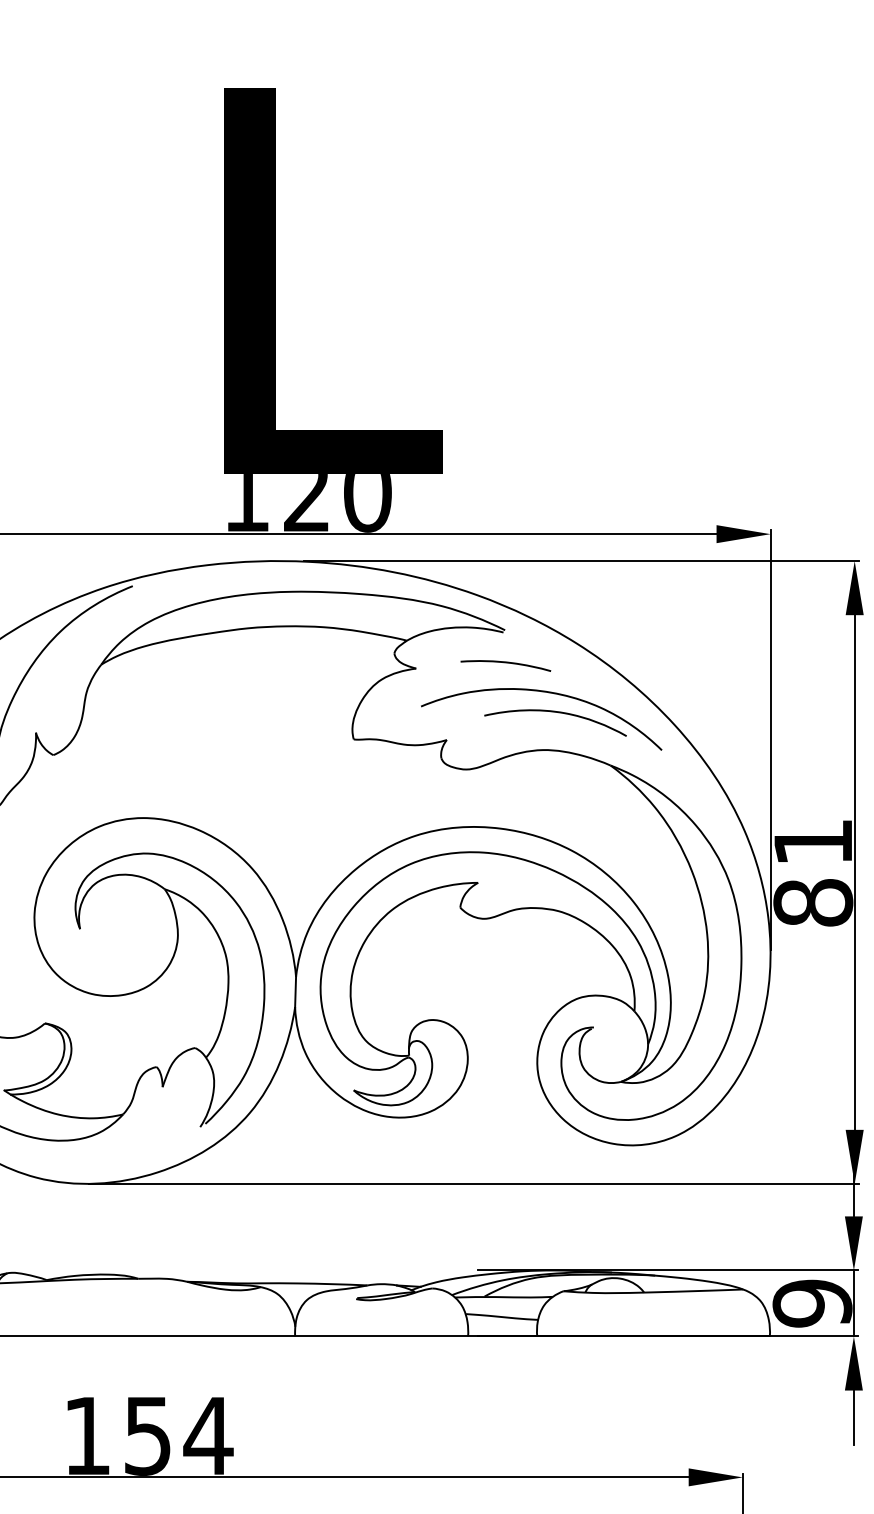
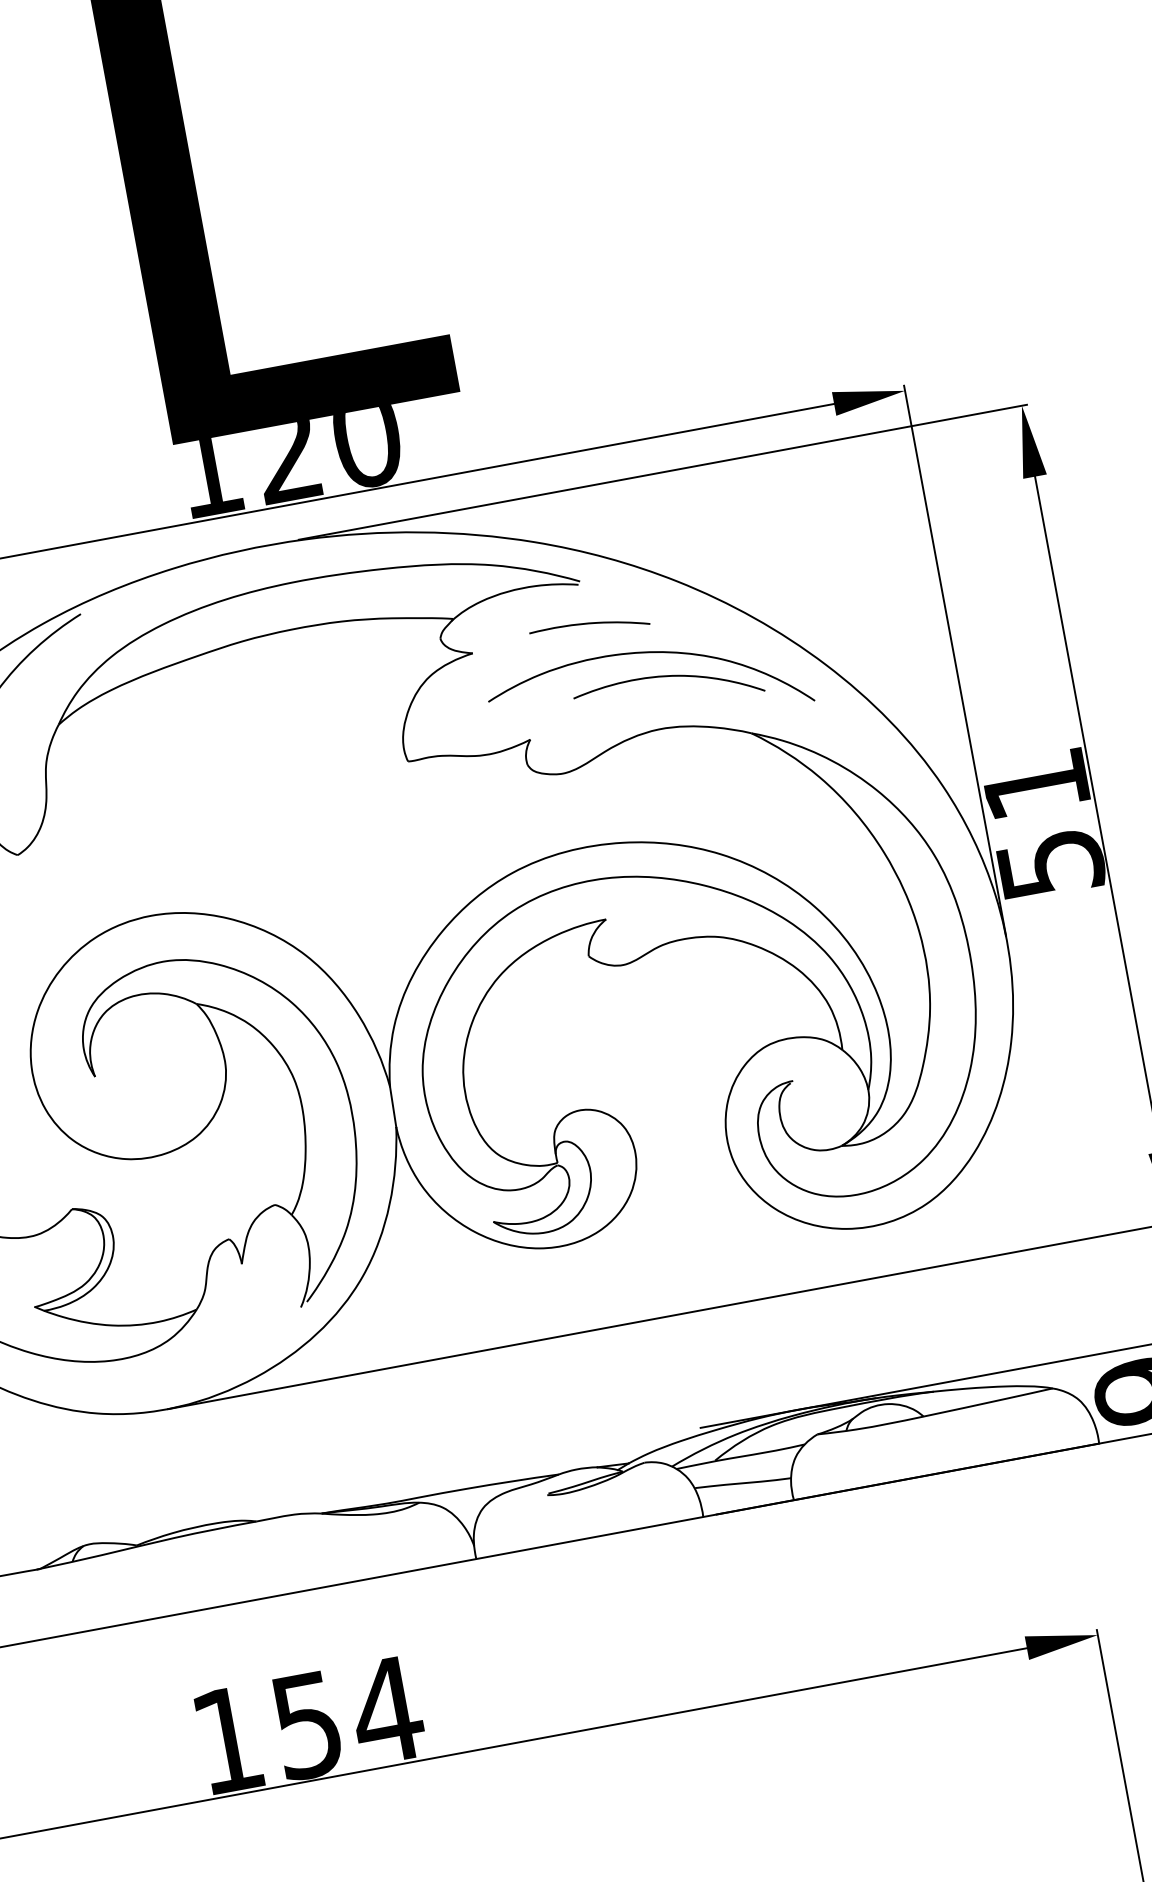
text: (813, 902) -> (1050, 863), 81 -> 51

